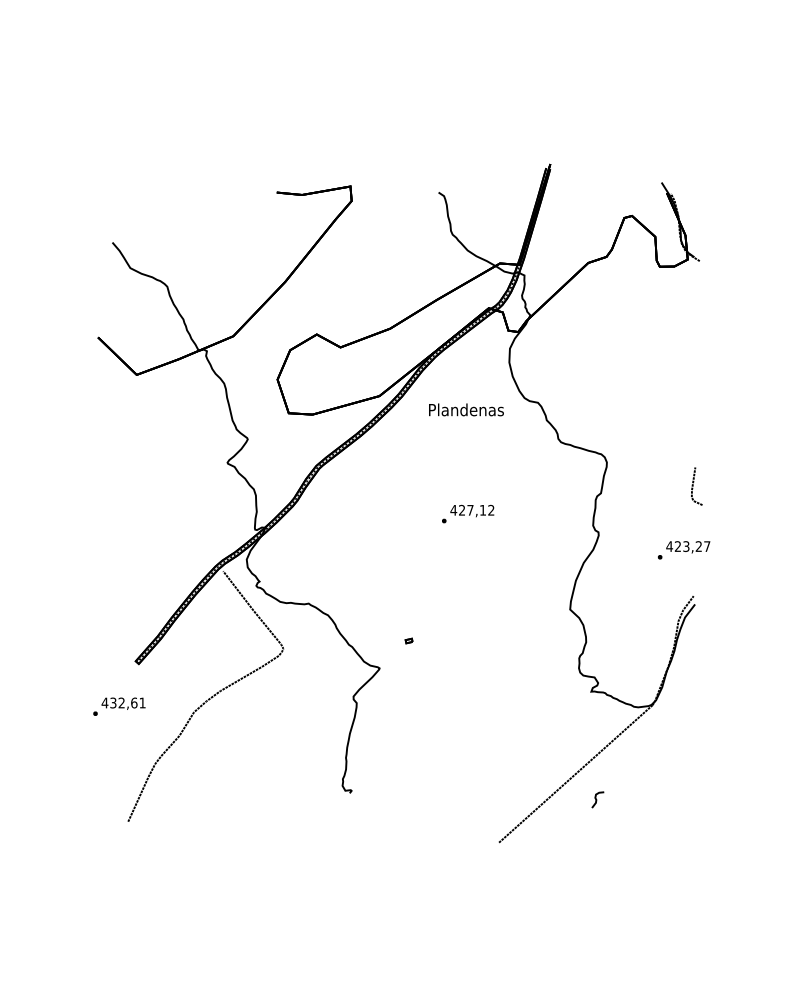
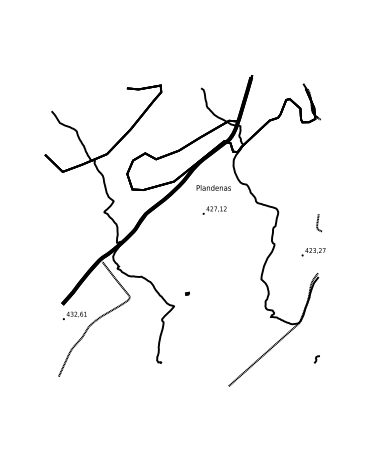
text: (467, 513) -> (214, 210), moved
text: (118, 705) -> (74, 315), moved
curve: (596, 799) -> (316, 359), moved

